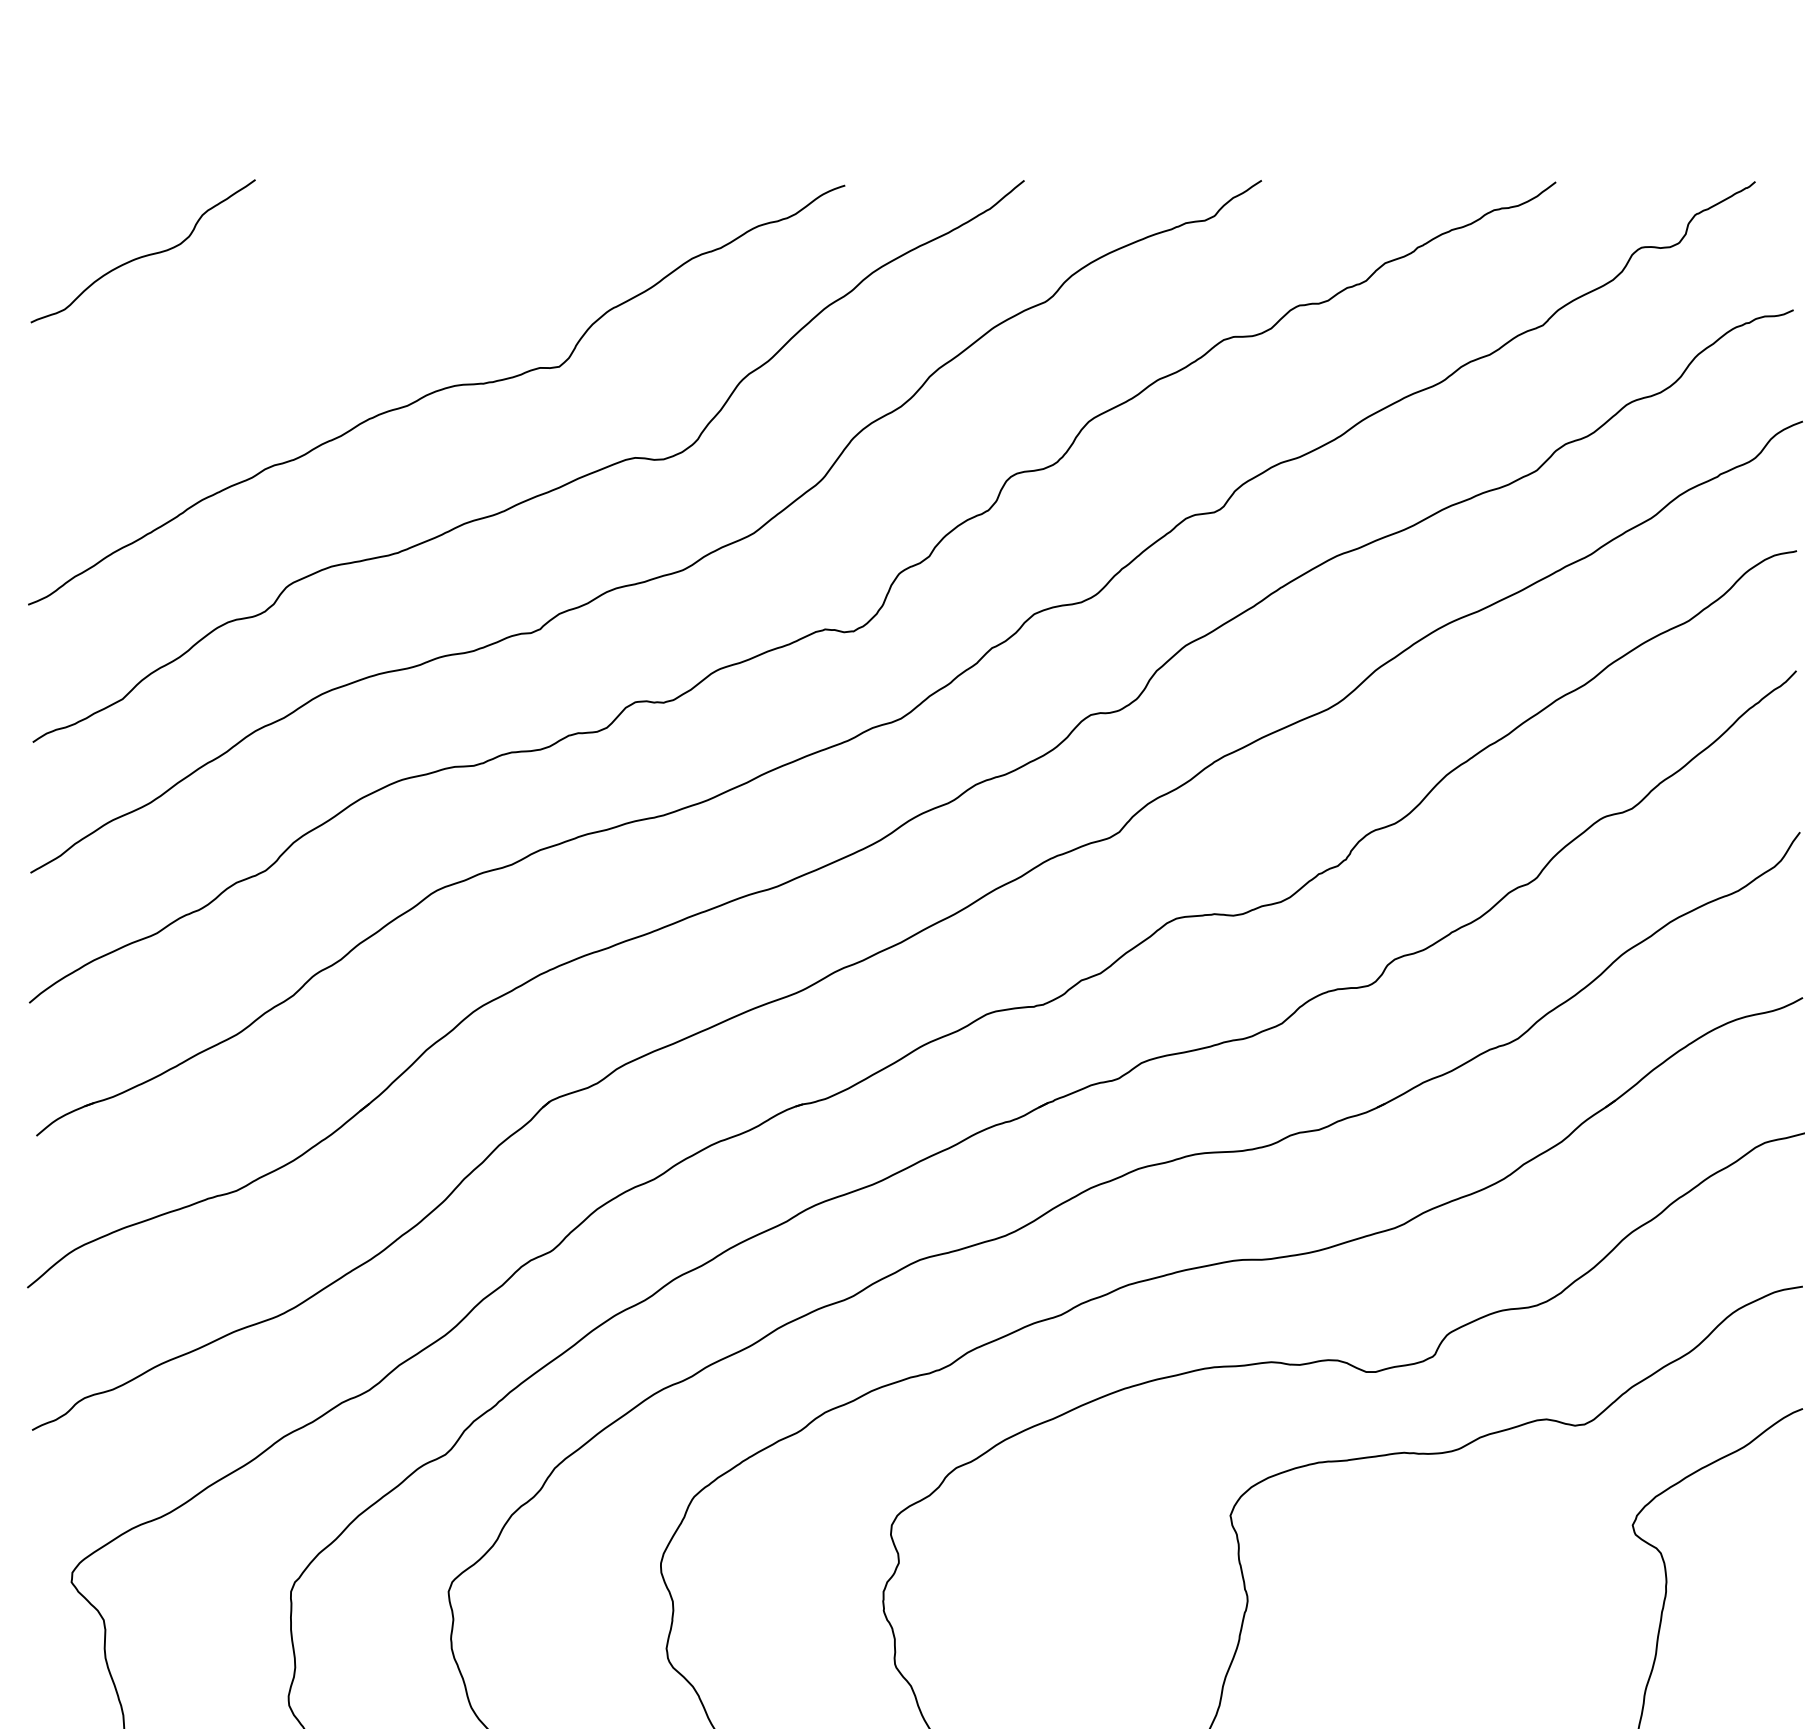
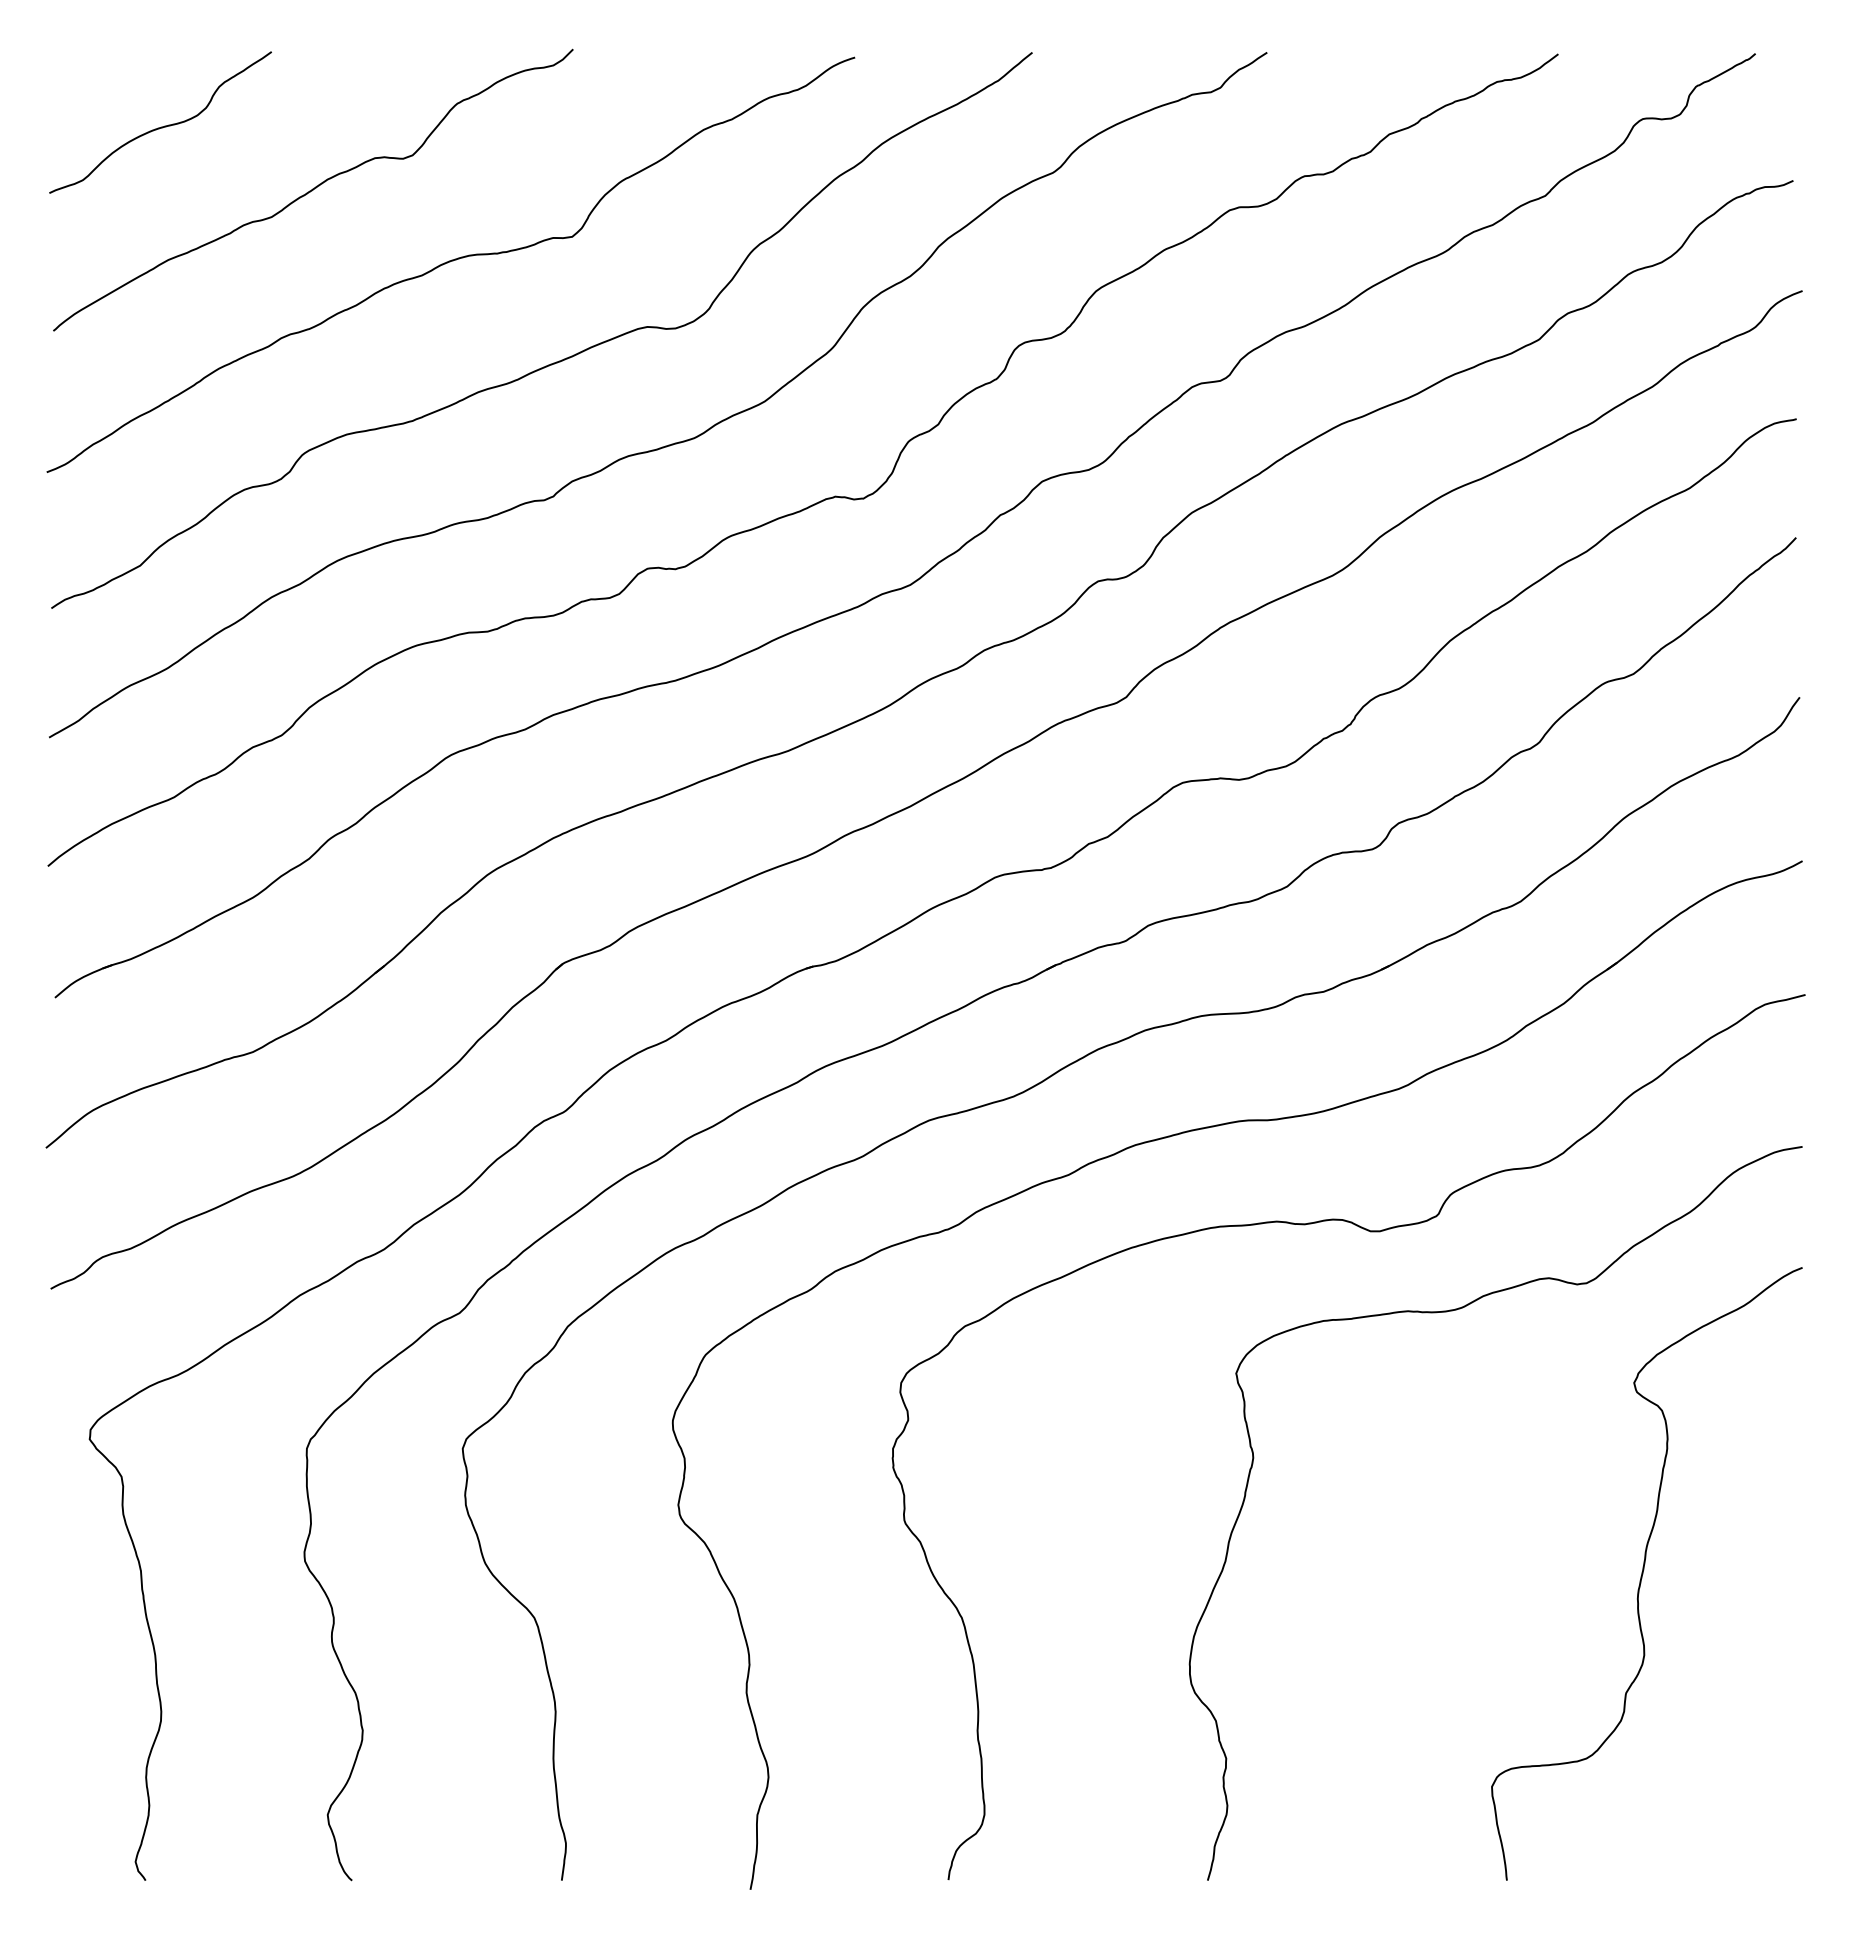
curve: (297, 318) -> (313, 189), added

